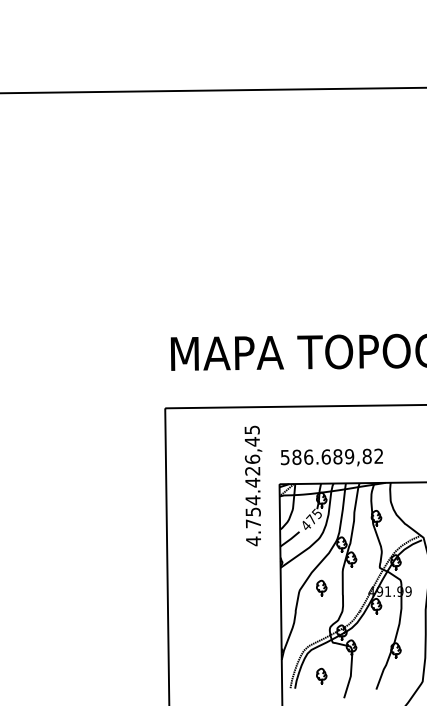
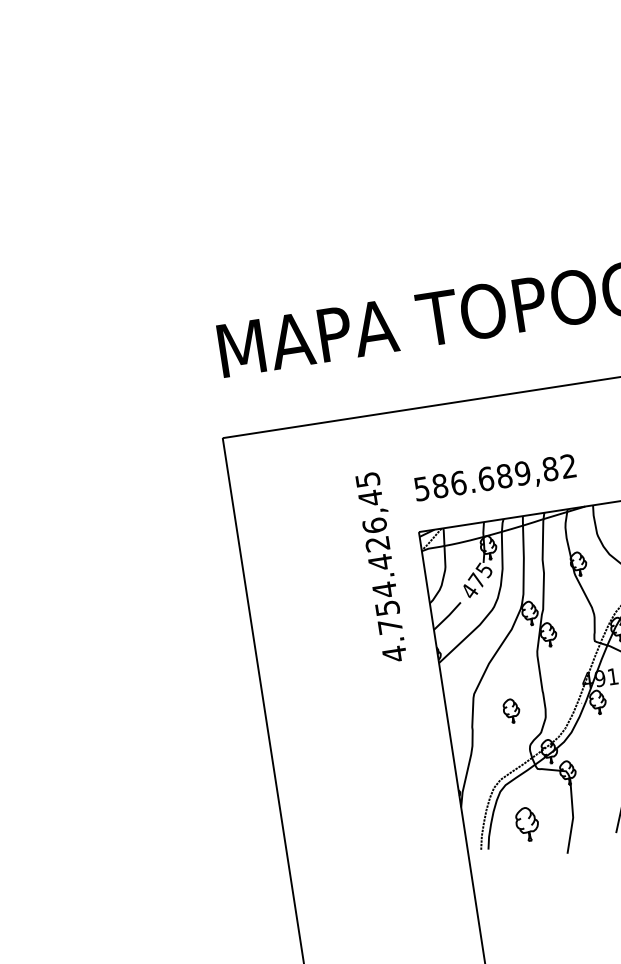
text: (253, 485) -> (382, 566), moved
part: (321, 587) -> (511, 710), moved
part: (321, 675) -> (526, 823), size x1.4

